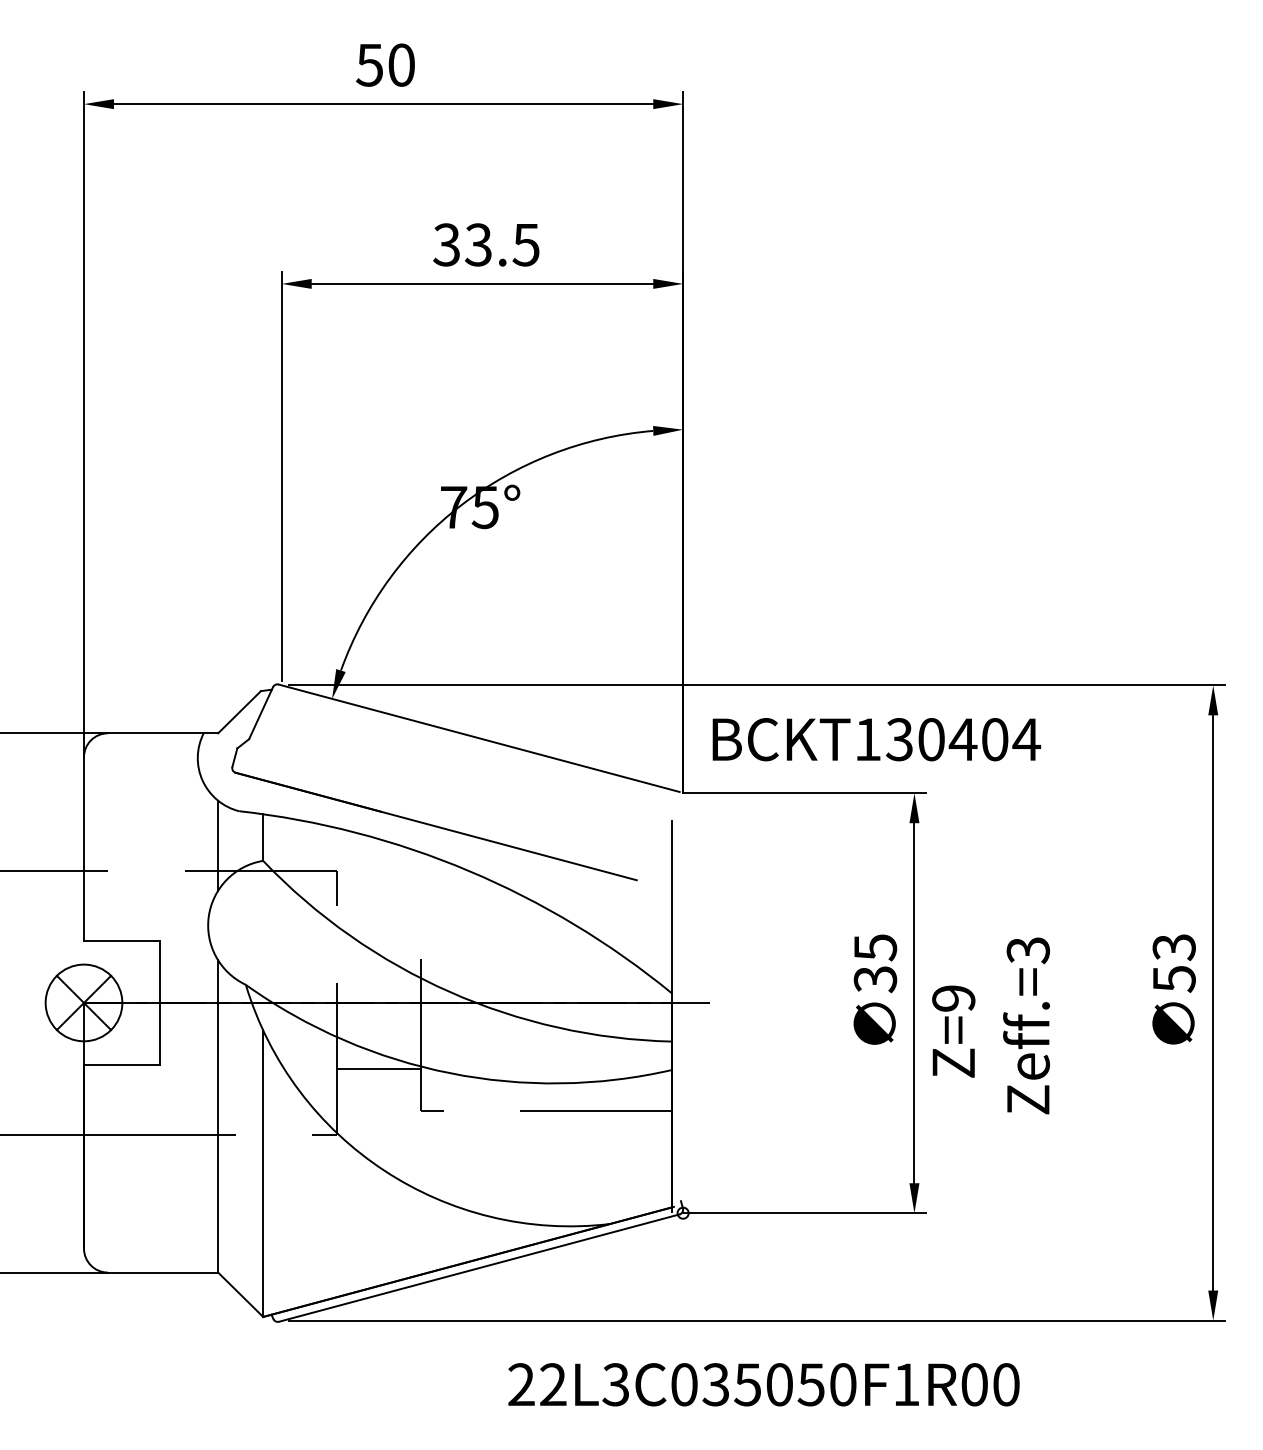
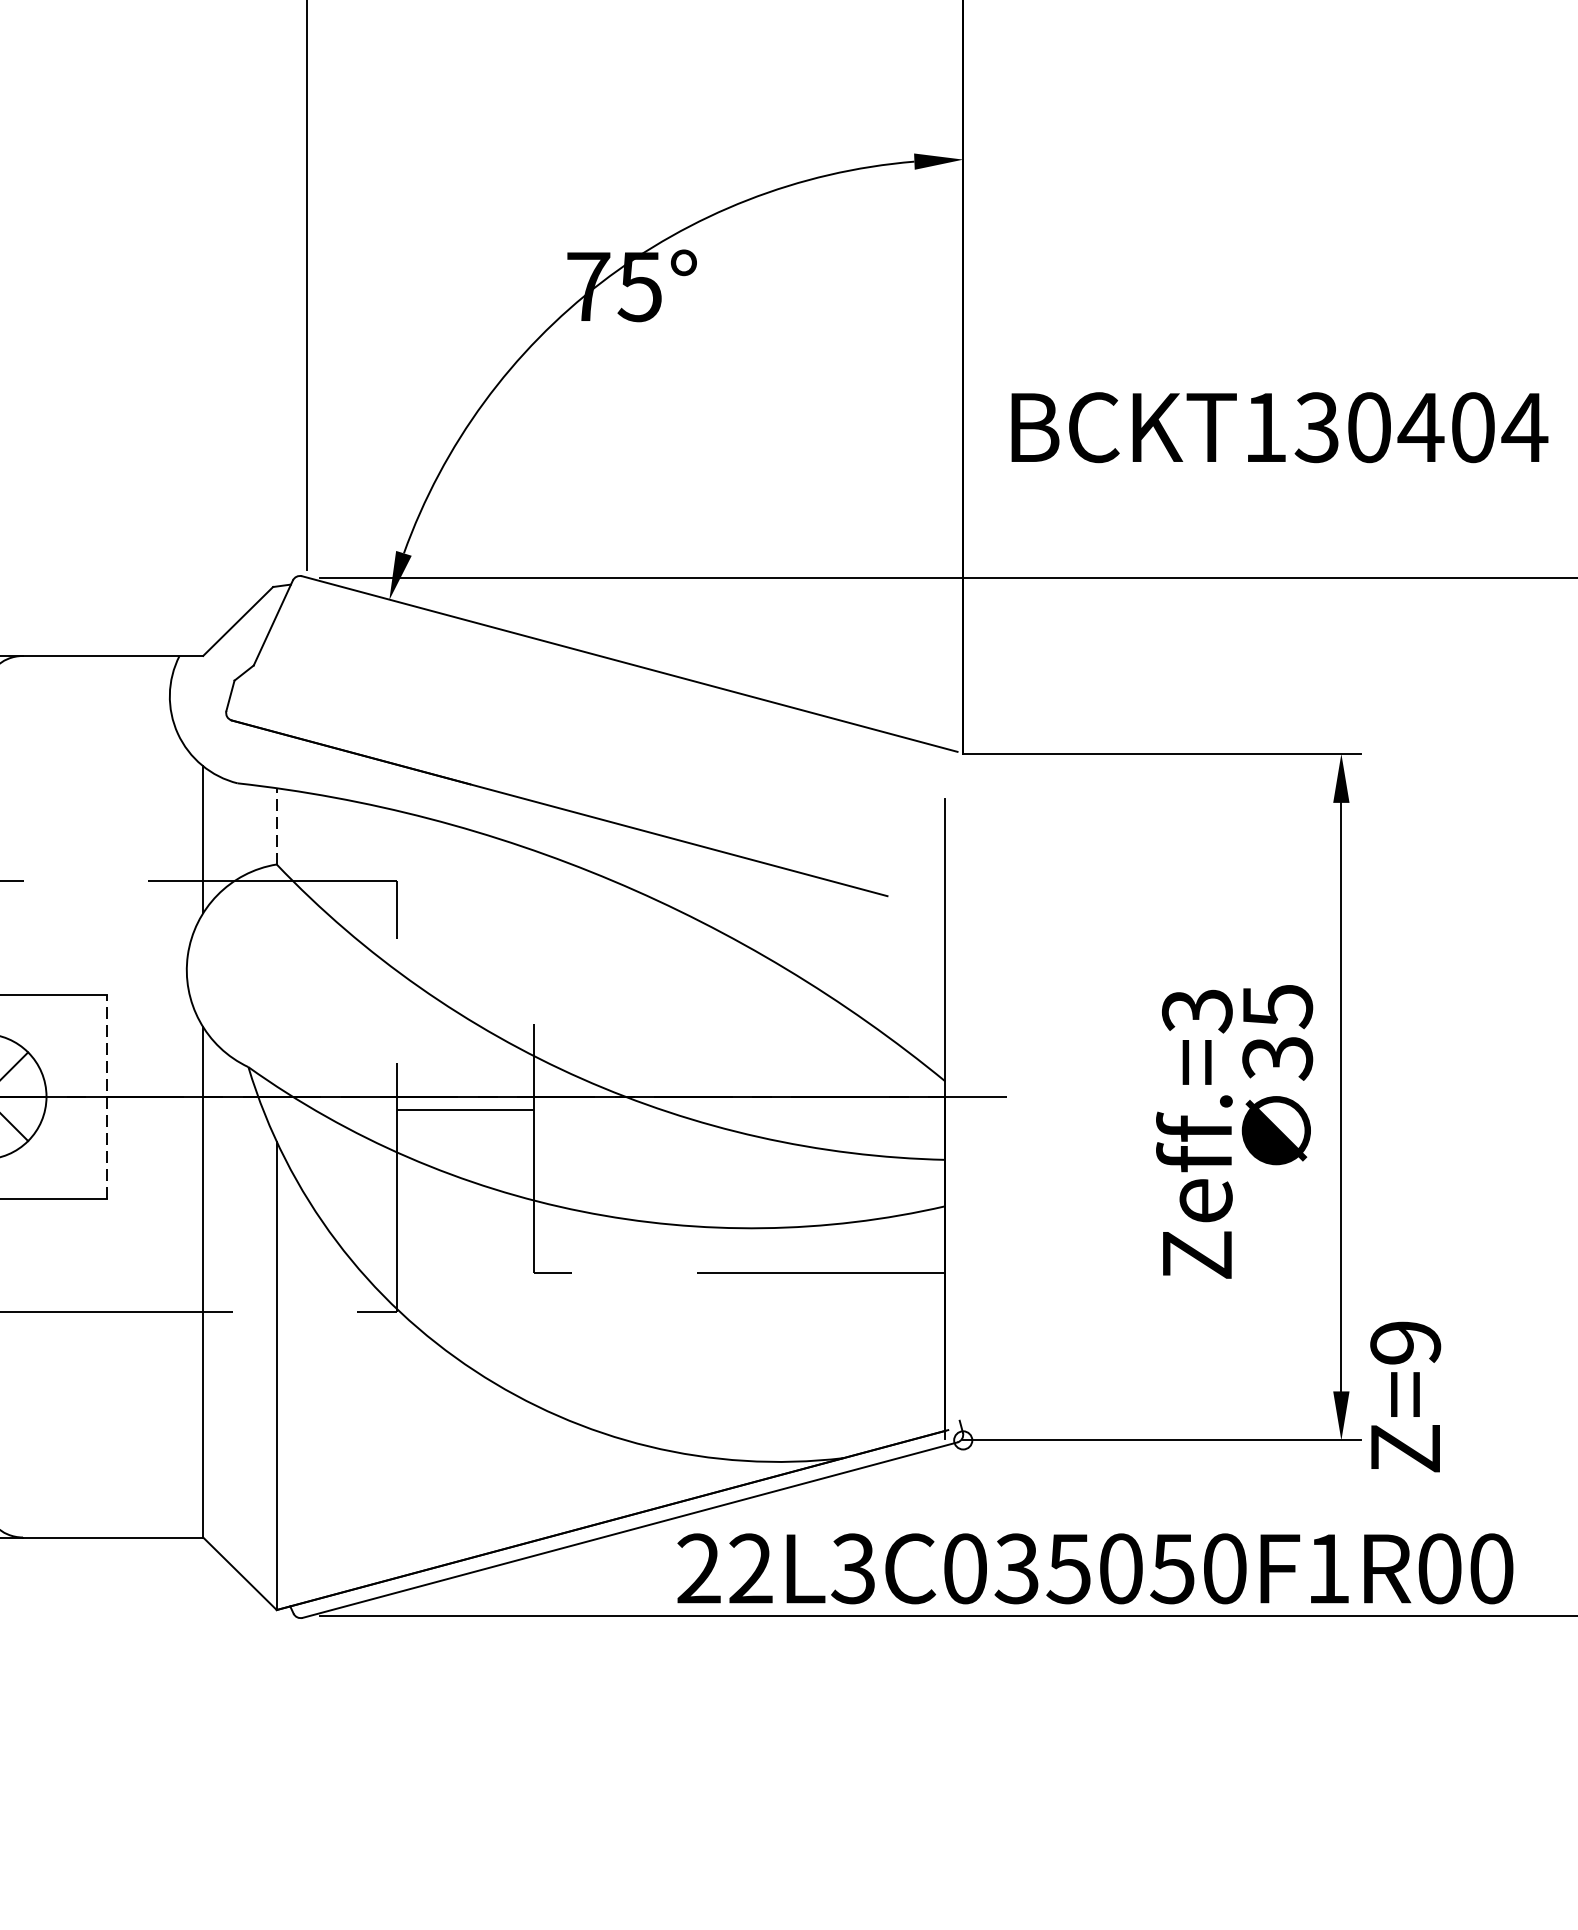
text: (876, 739) -> (1279, 427), moved
line: (263, 837) -> (277, 826), solid -> dashed
line: (159, 1002) -> (107, 1095), solid -> dashed
text: (1026, 1025) -> (1194, 1133), moved
text: (953, 1031) -> (1405, 1396), moved
line: (378, 1068) -> (465, 1109), moved
text: (763, 1384) -> (1094, 1568), moved

